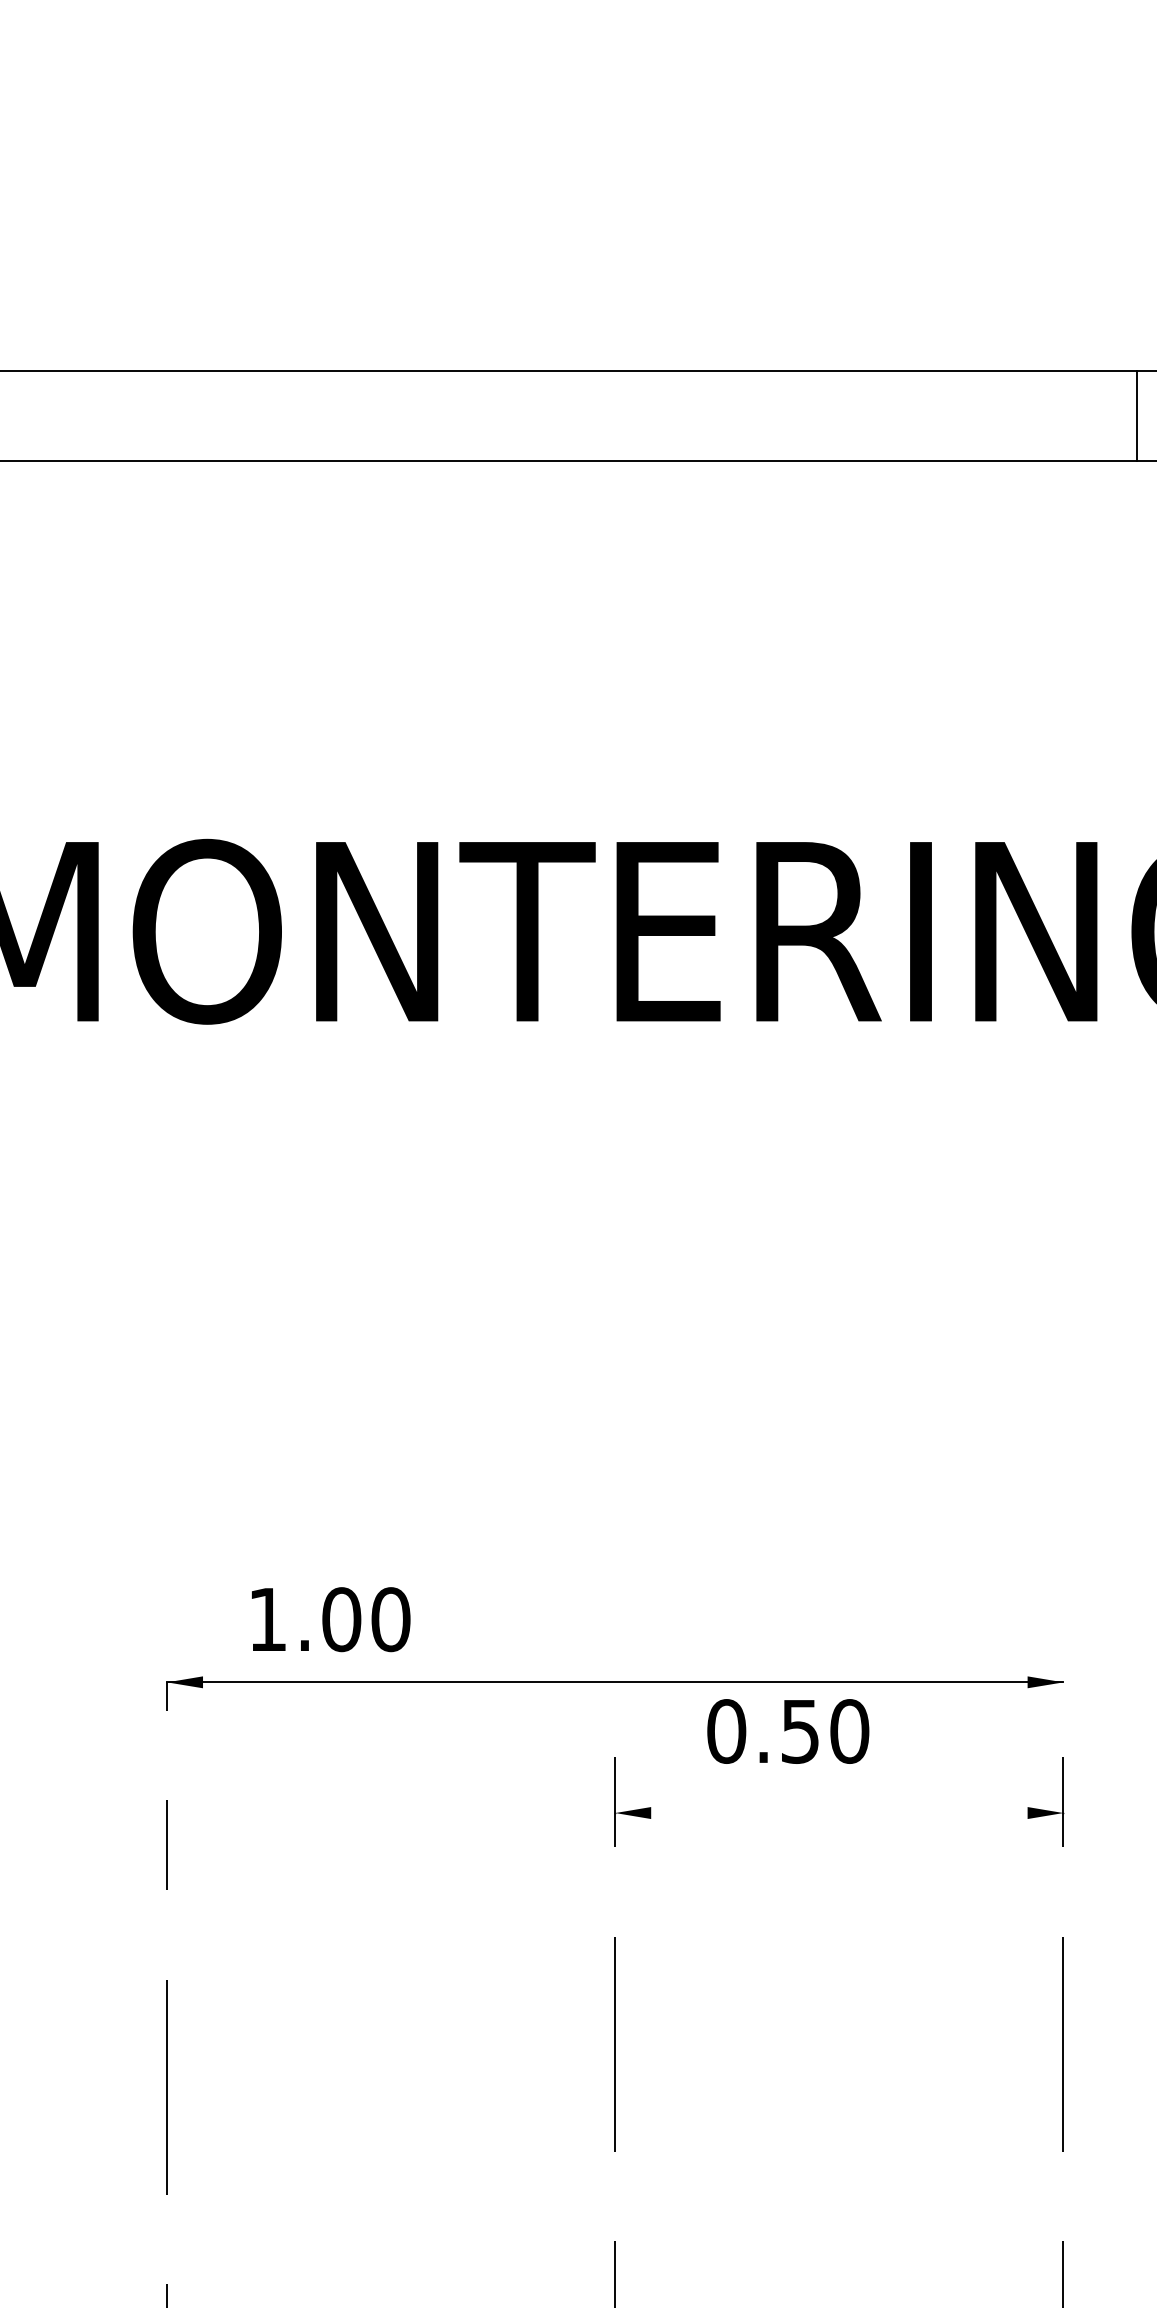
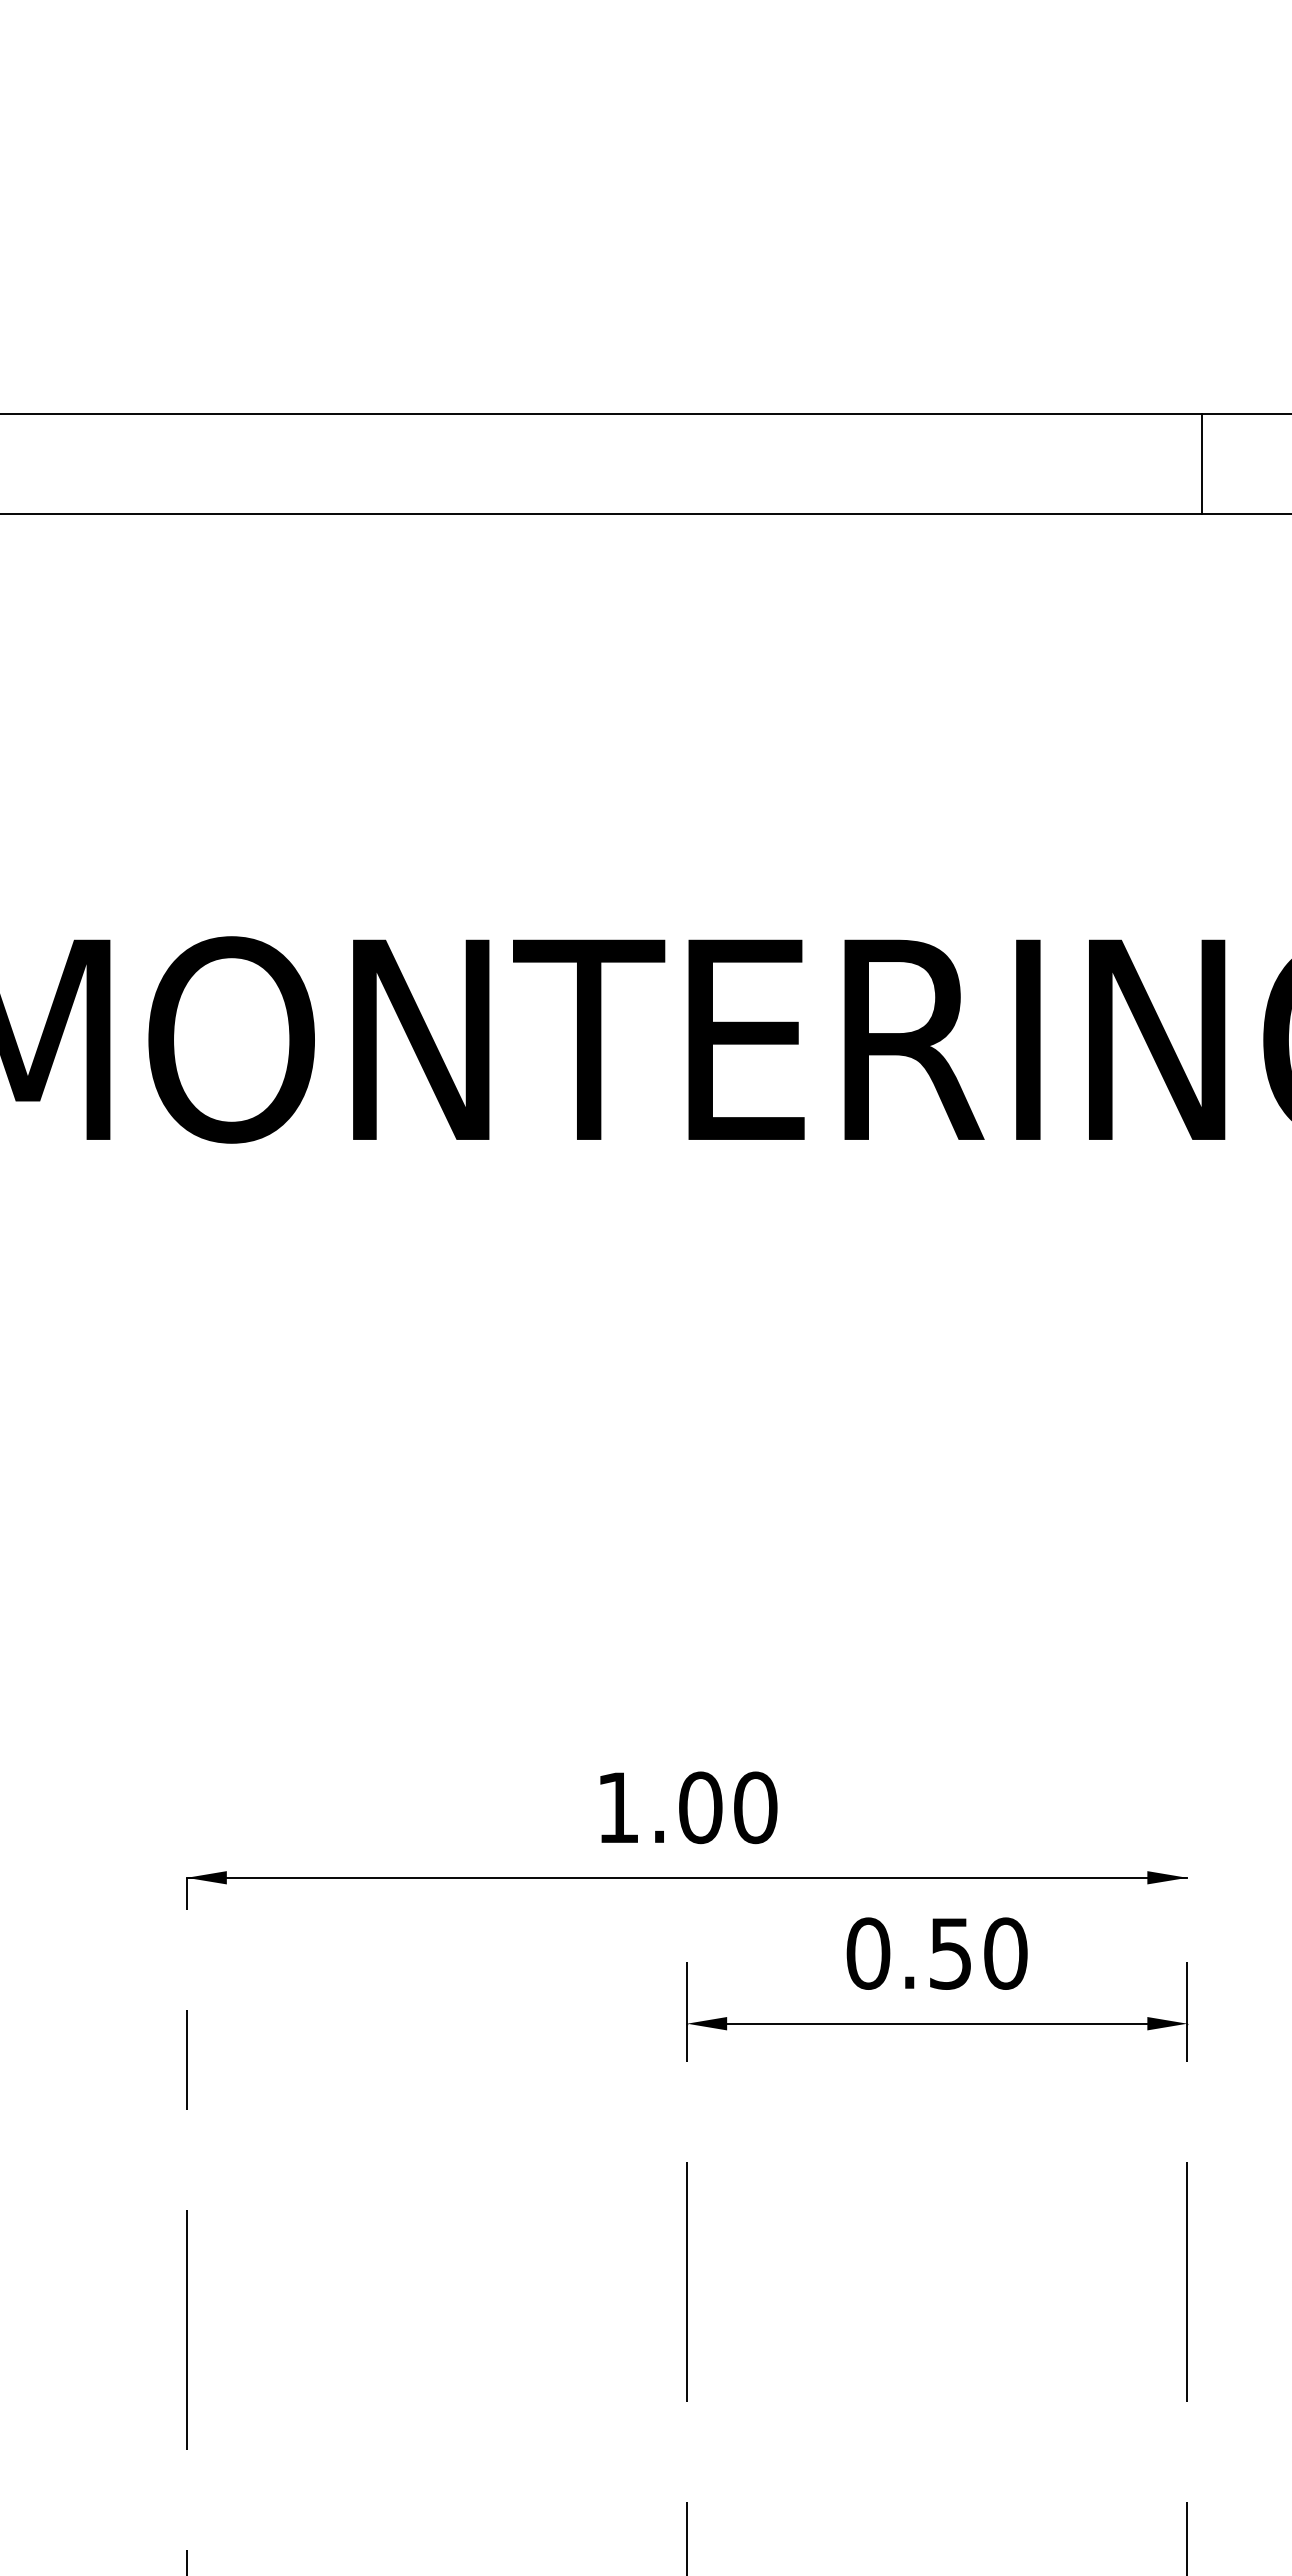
line: (1137, 416) -> (1202, 464), moved
text: (330, 1619) -> (688, 1807), moved
text: (787, 1731) -> (936, 1953), moved
line: (839, 1812) -> (937, 2023), added

